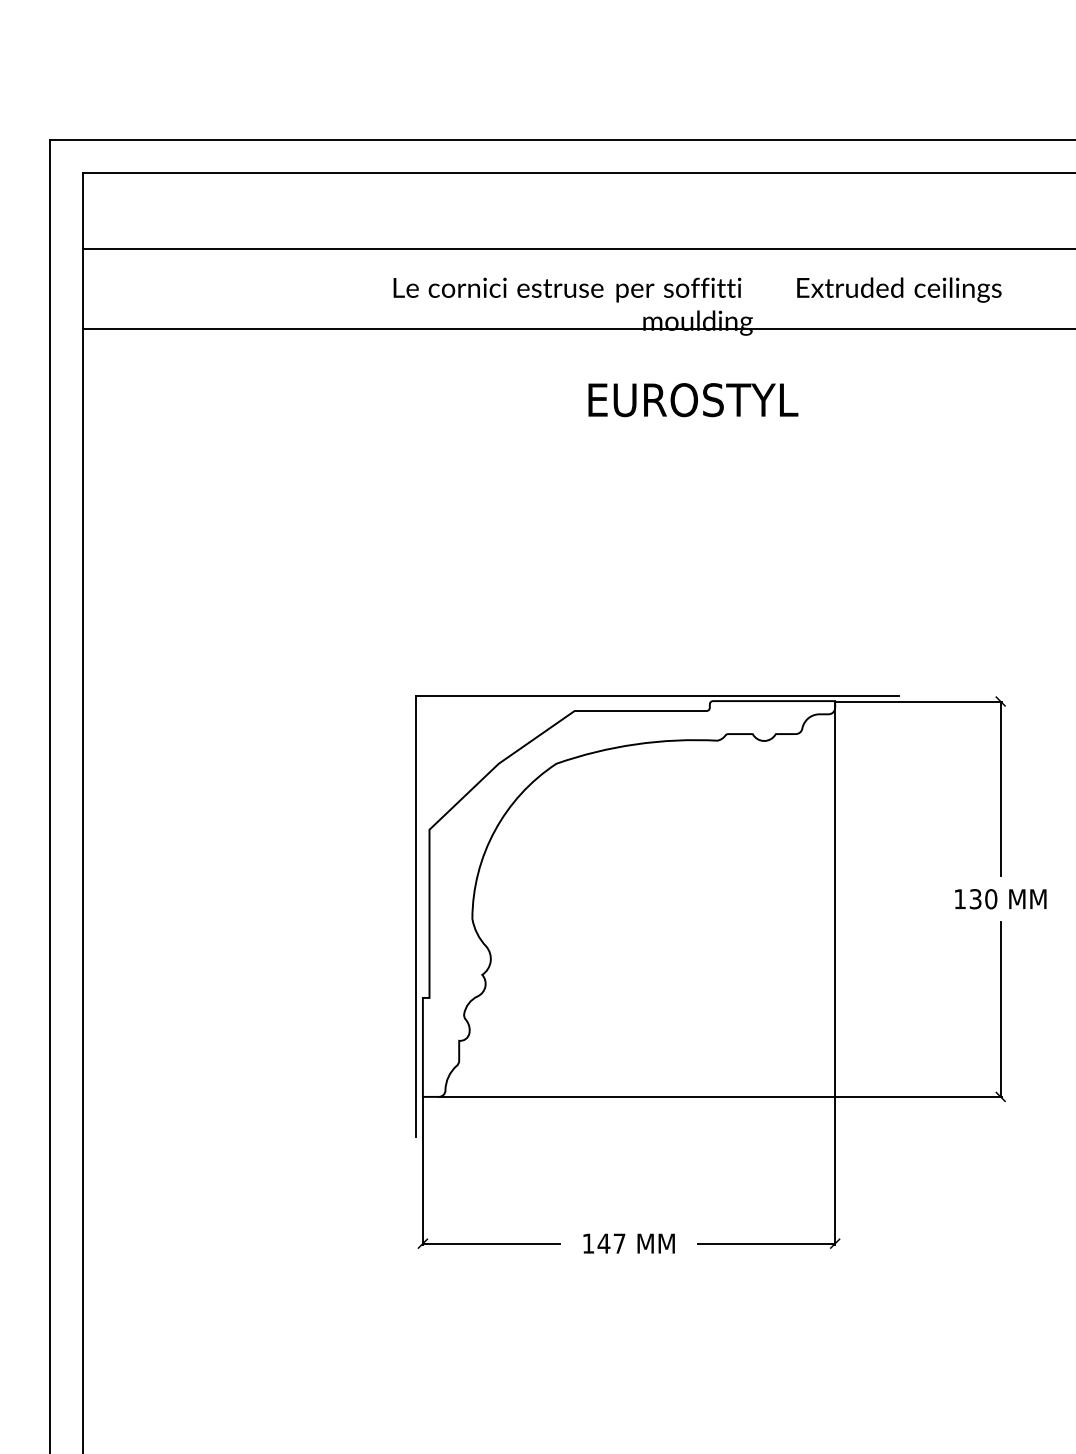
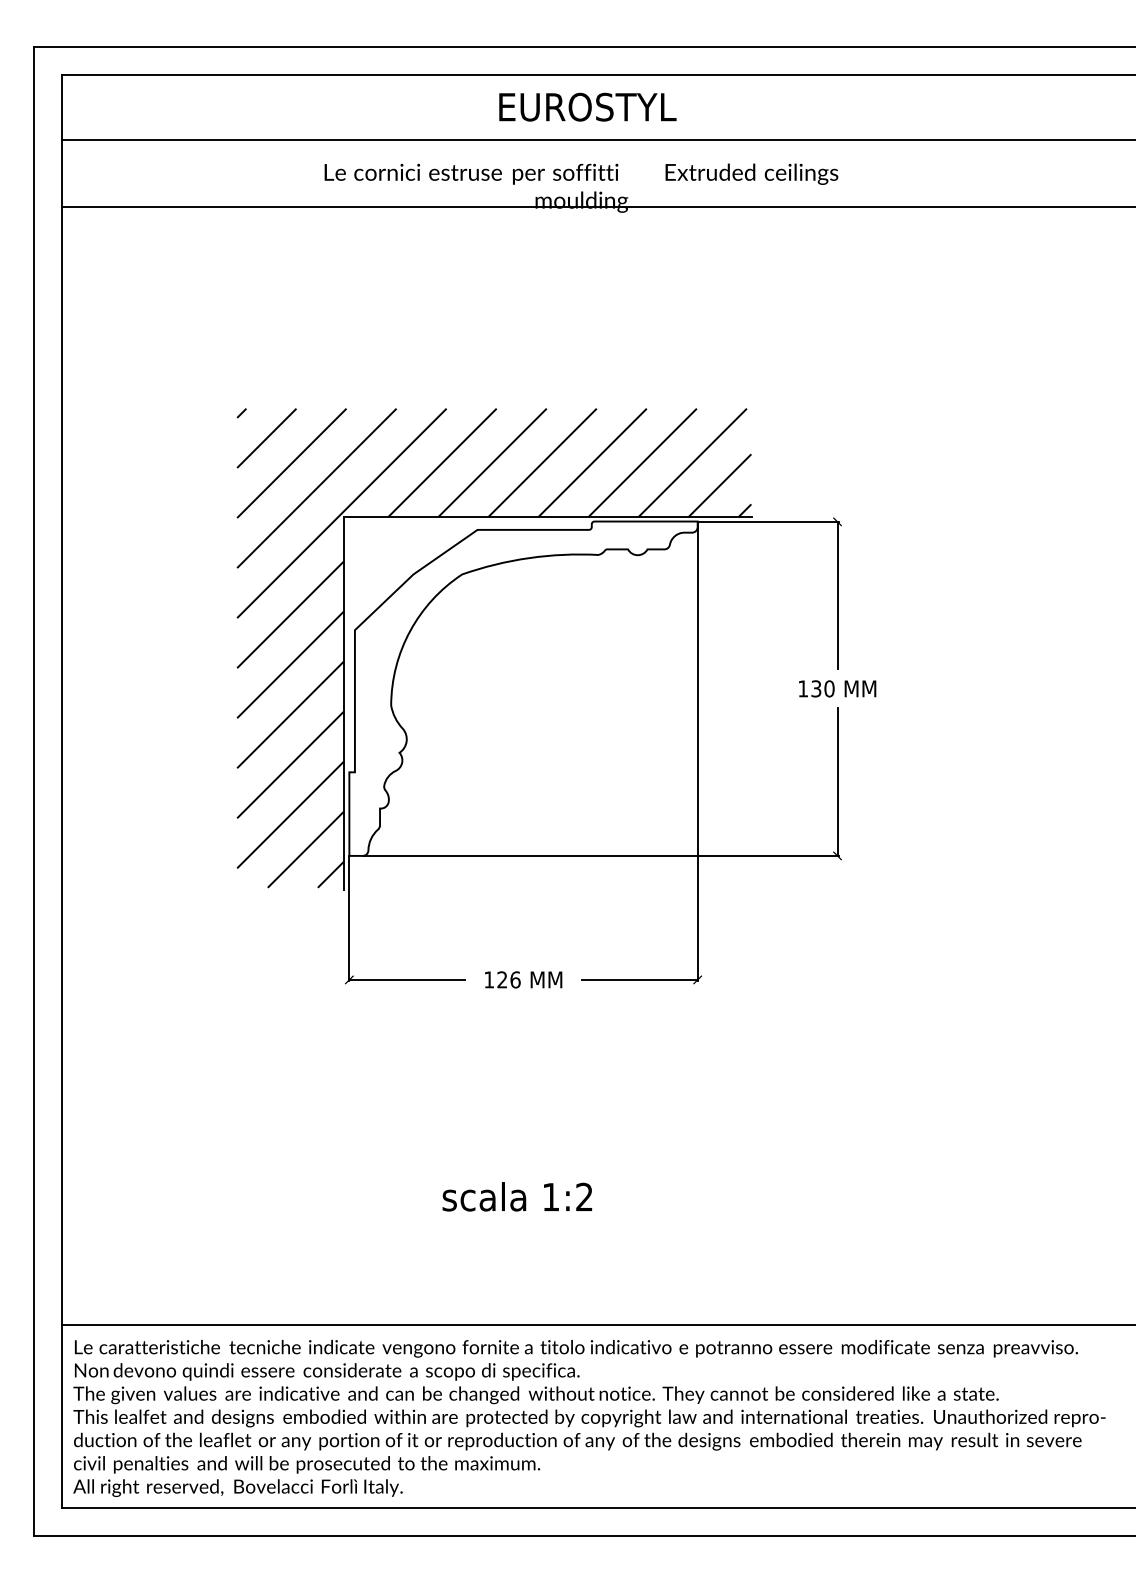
text: (692, 399) -> (587, 106), moved
hatch: (594, 850) -> (494, 647), added
text: (611, 1243) -> (508, 979), 147 -> 126

